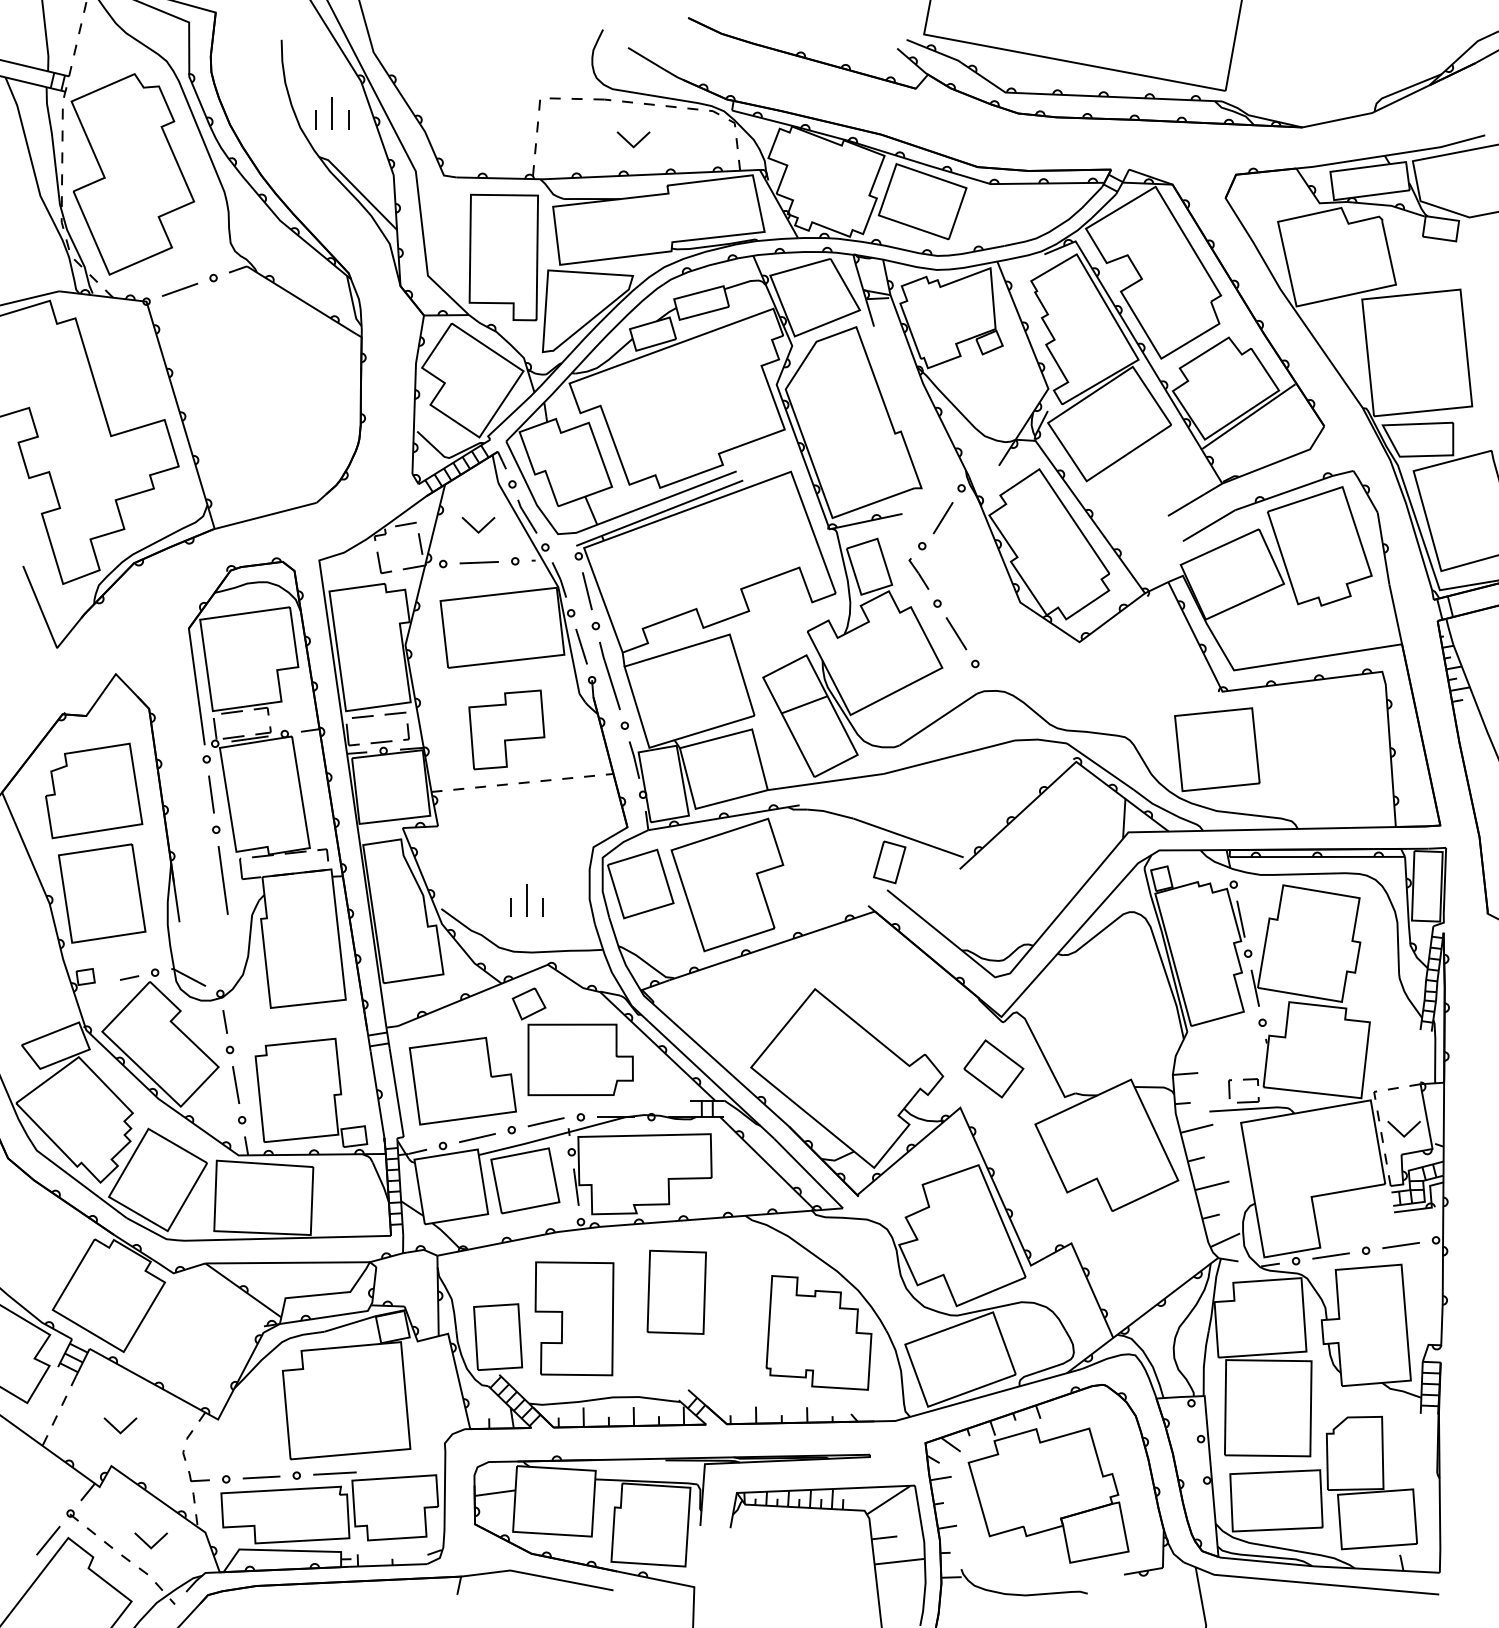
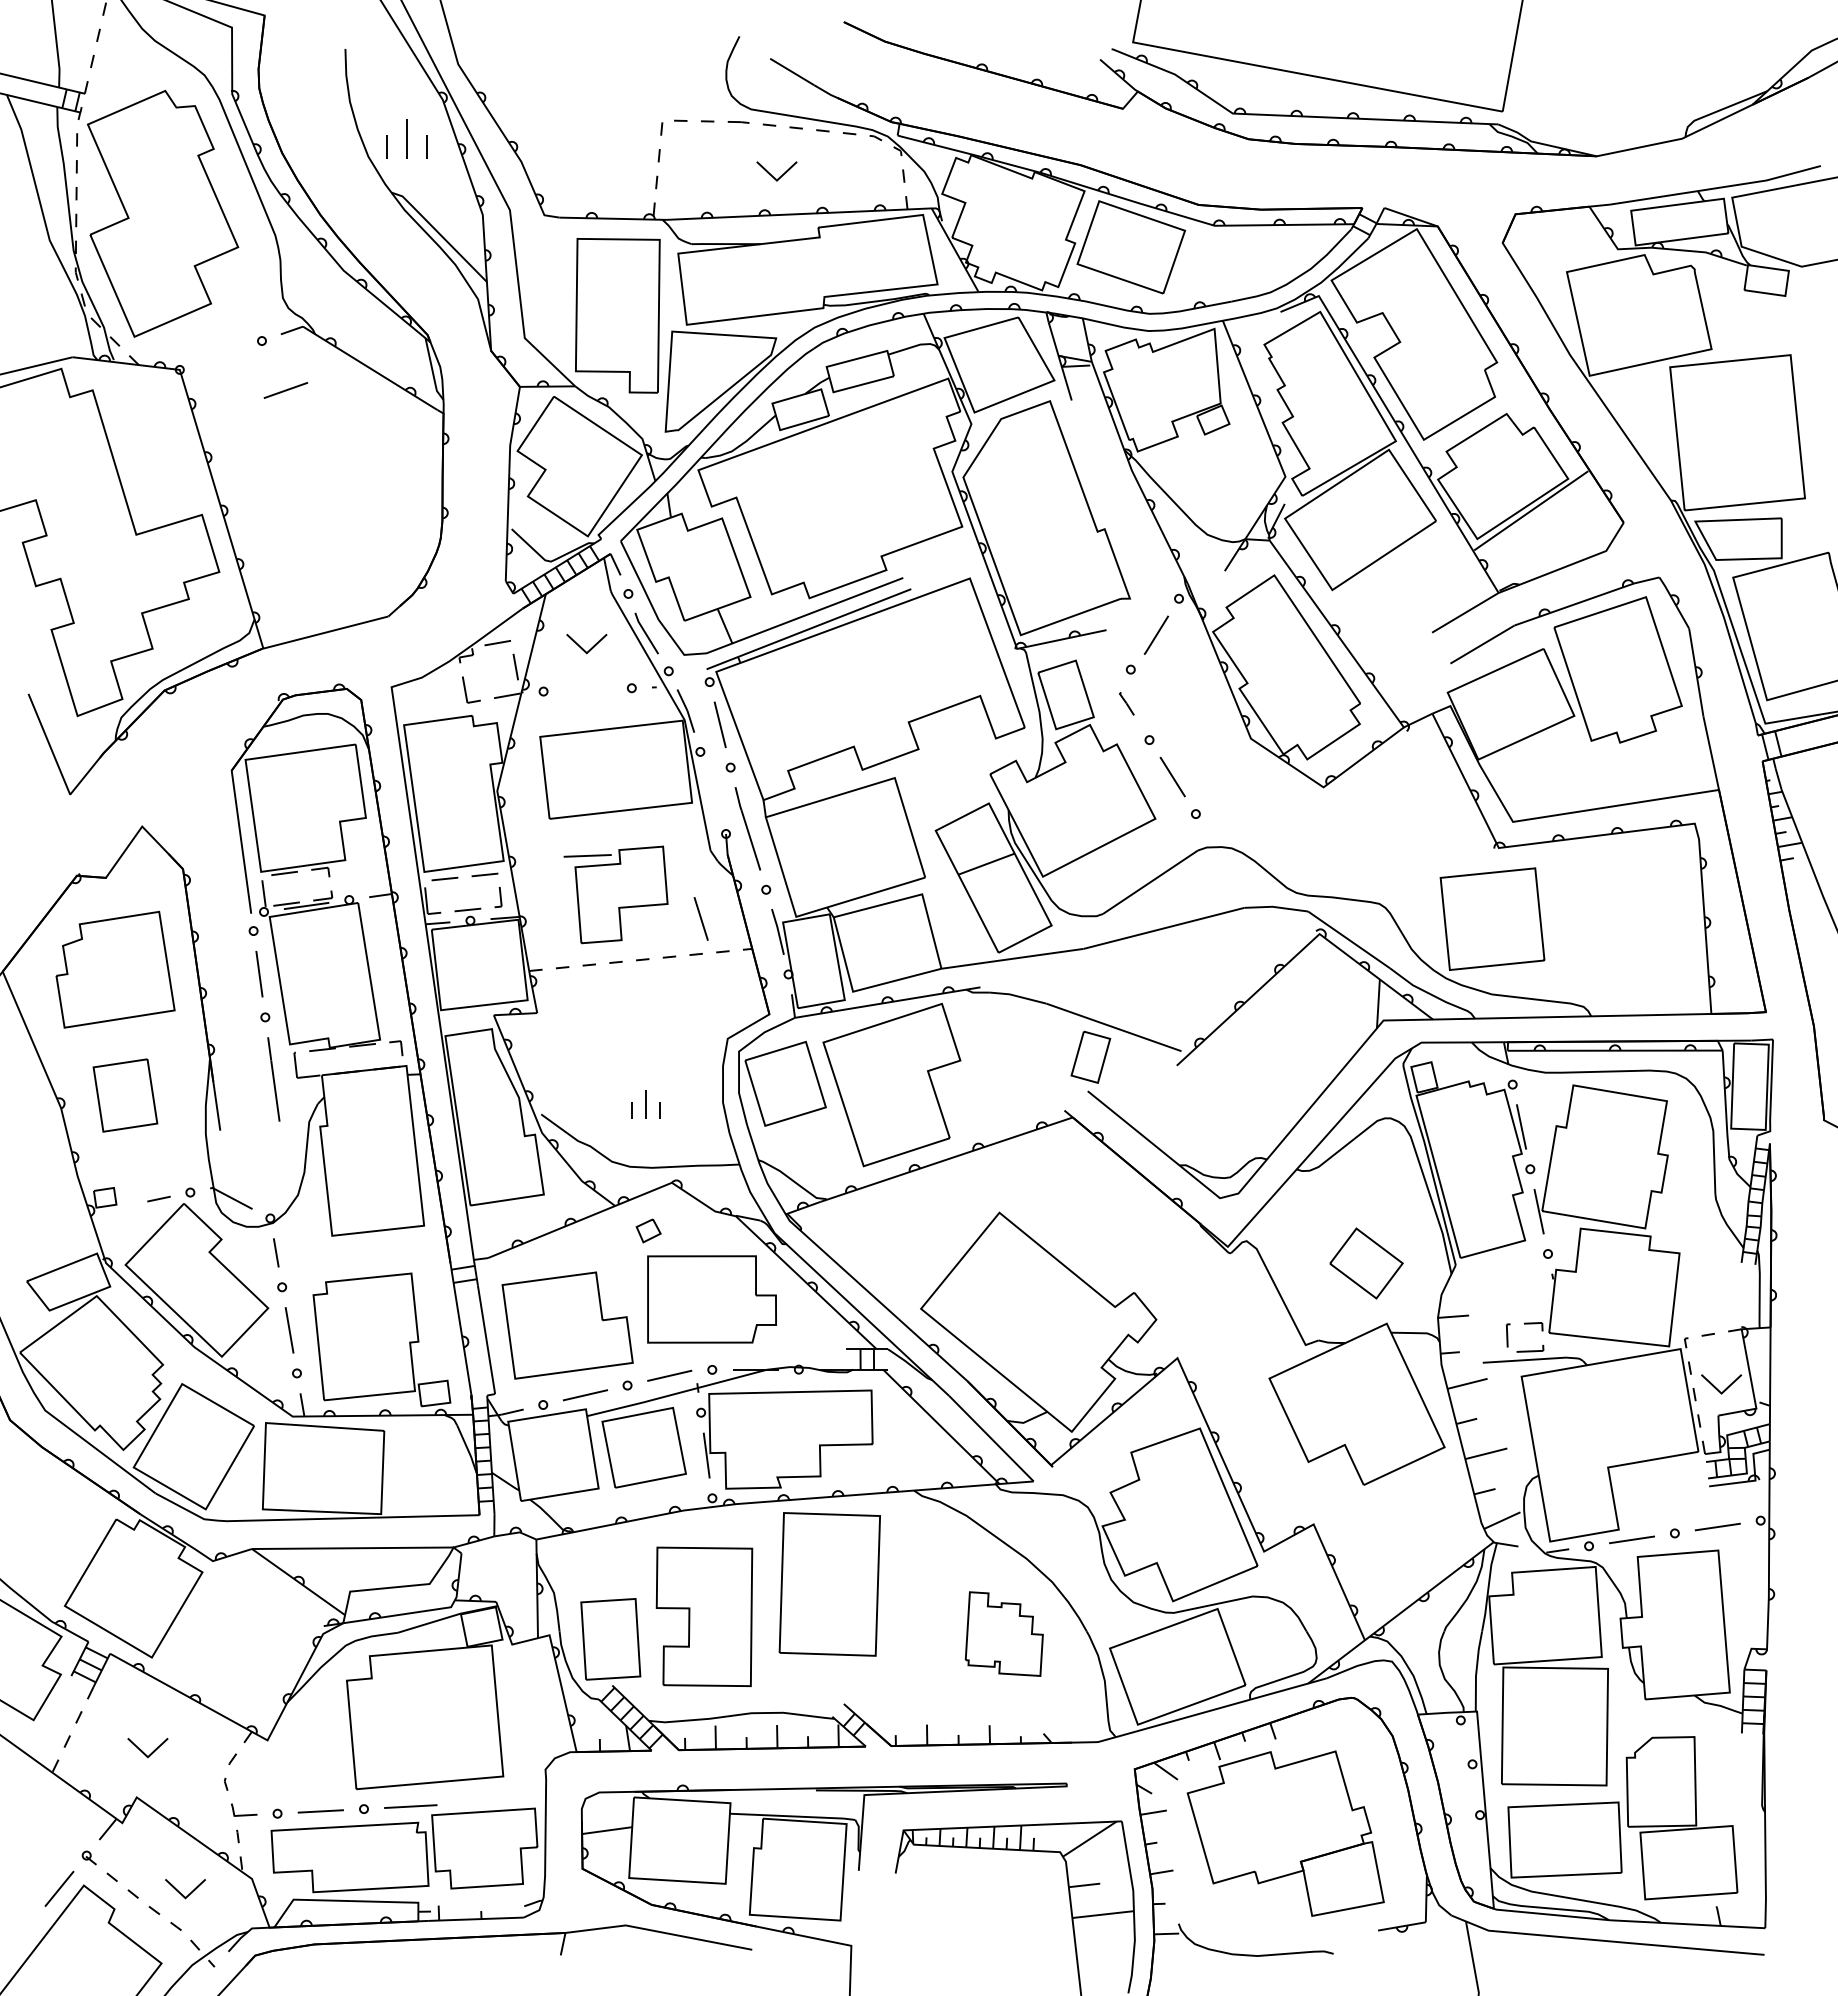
line: (179, 289) -> (285, 390), moved
line: (479, 562) -> (587, 855), moved
part: (918, 573) -> (1126, 703), size x0.6
line: (581, 646) -> (700, 918), moved
part: (102, 893) -> (125, 1095), size x0.6
part: (526, 900) -> (645, 1104), size x0.7
part: (528, 1003) -> (648, 1230), size x0.6
part: (993, 1068) -> (1366, 1263), moved
part: (676, 1292) -> (829, 1584), size x1.4
part: (819, 1332) -> (1004, 1633), size x0.6

